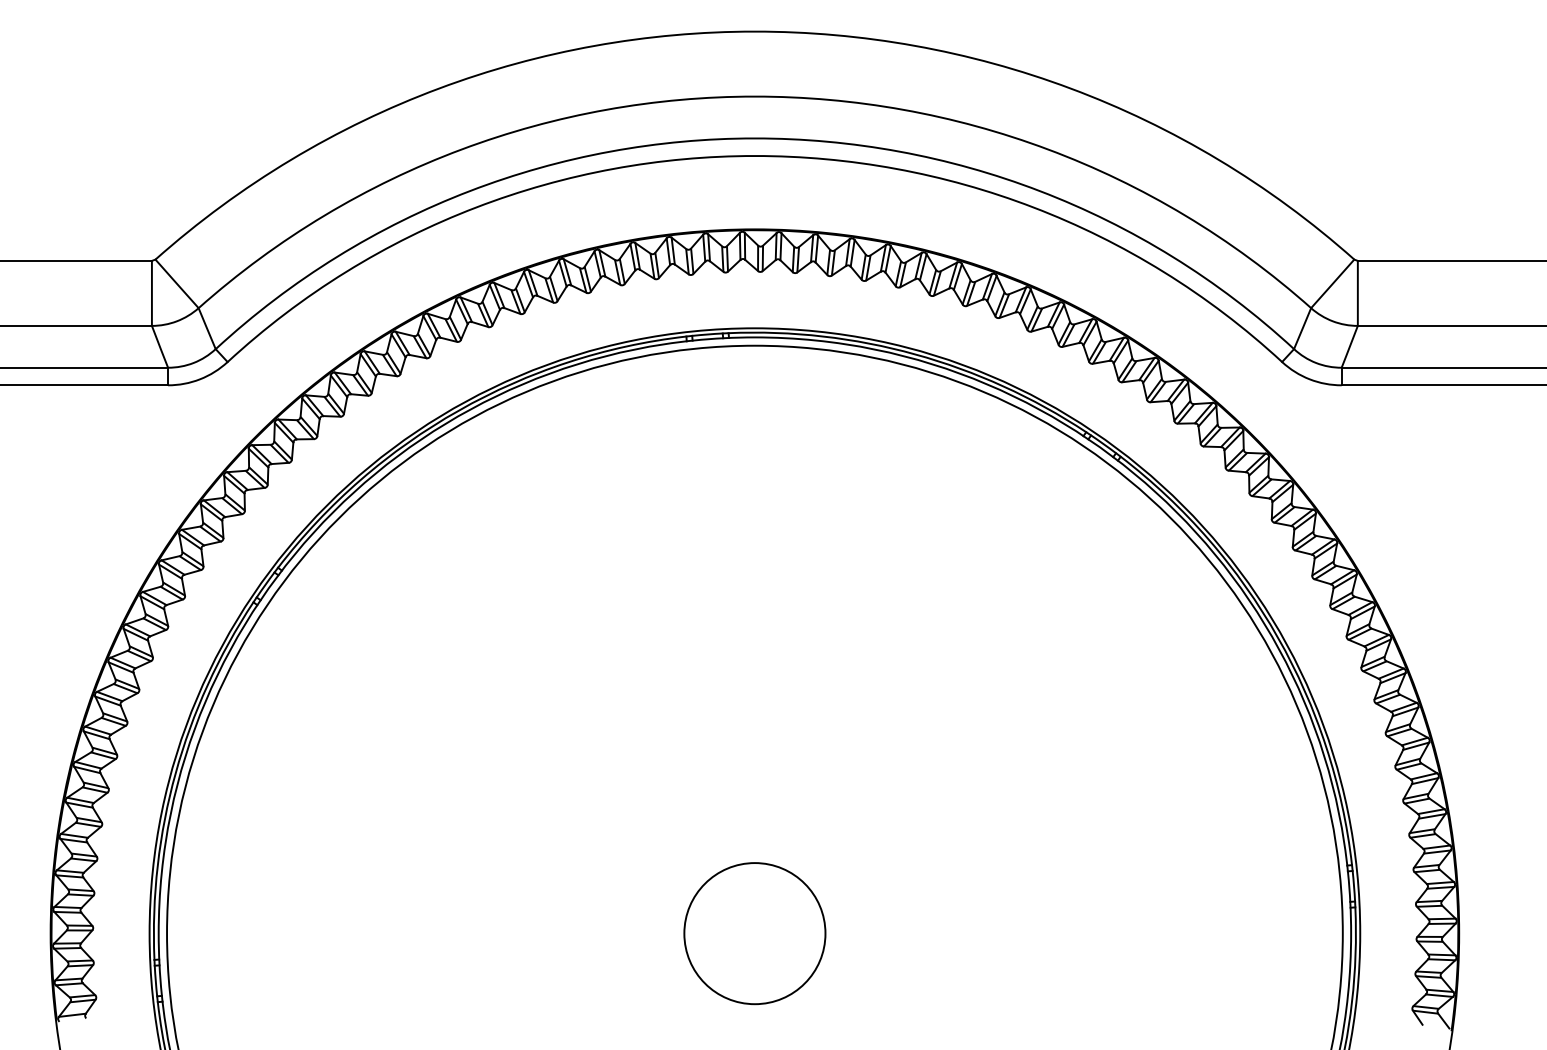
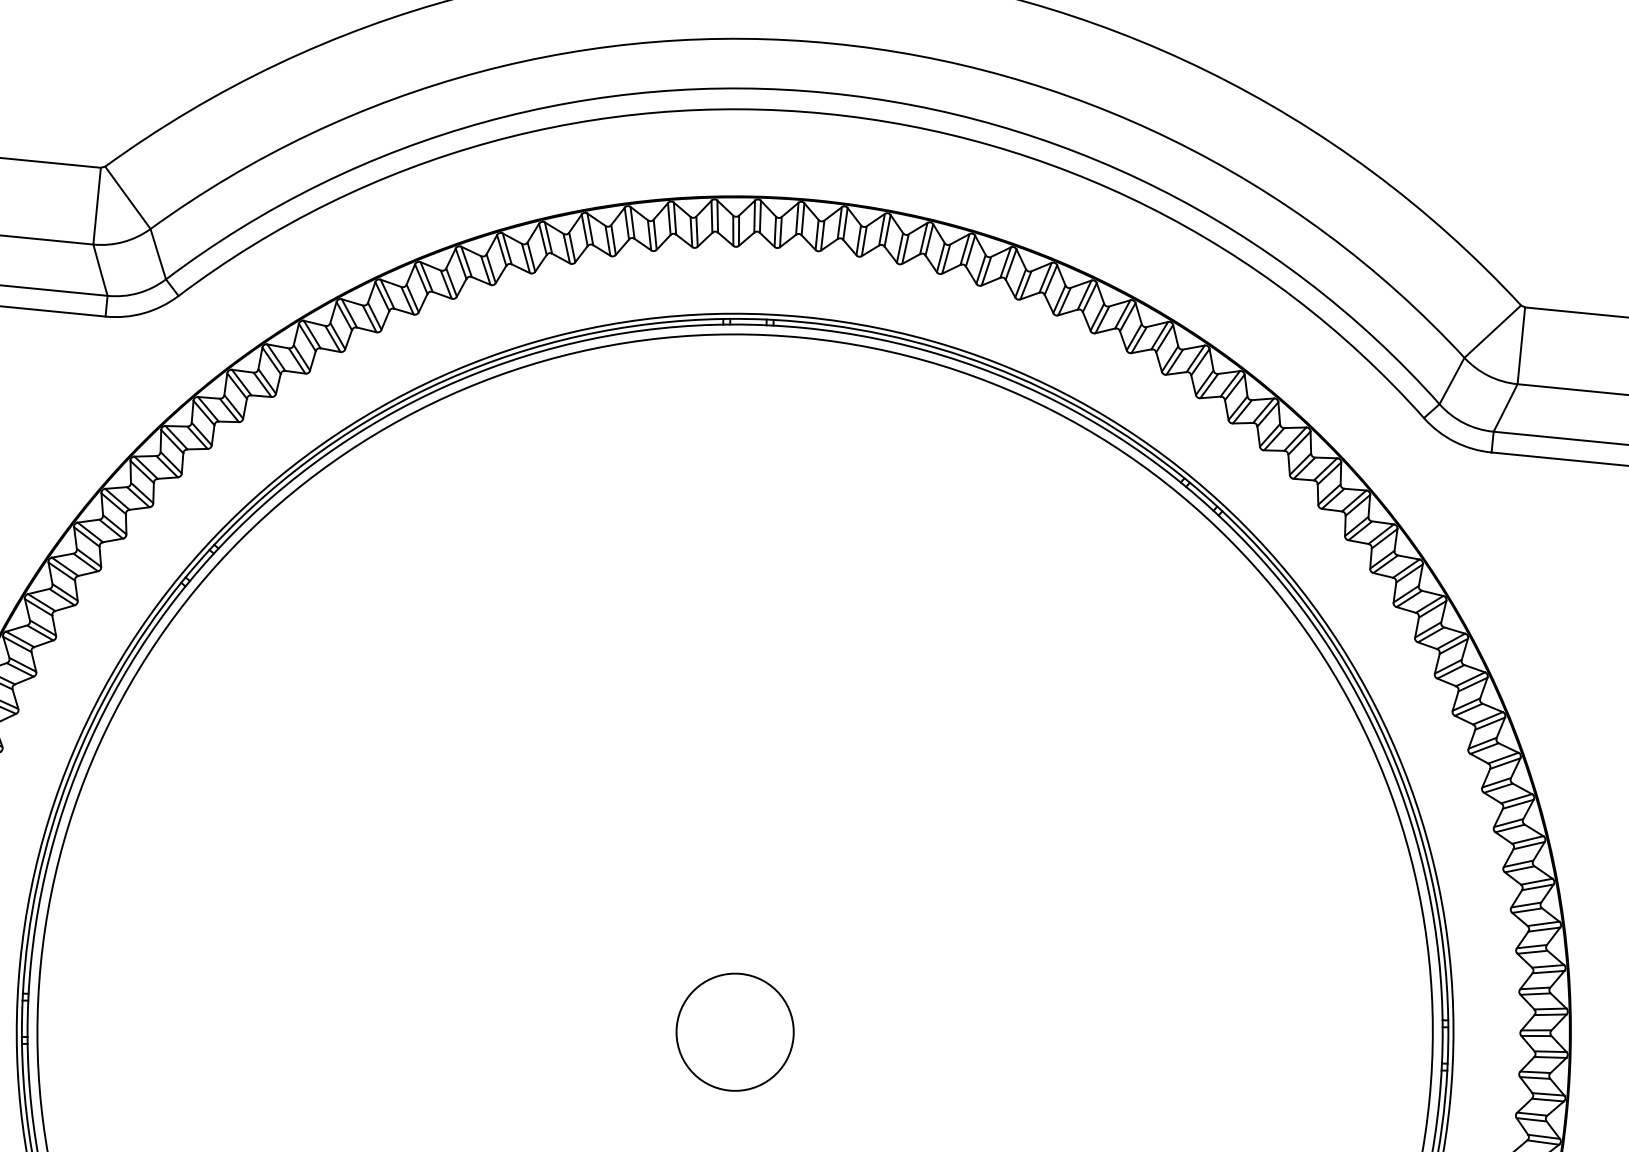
circle: (754, 933) -> (734, 1031), size x0.7

